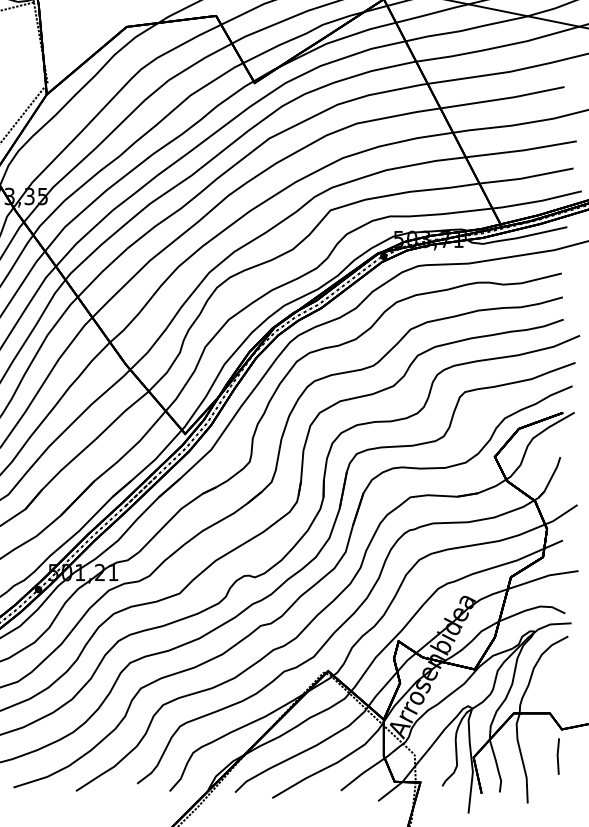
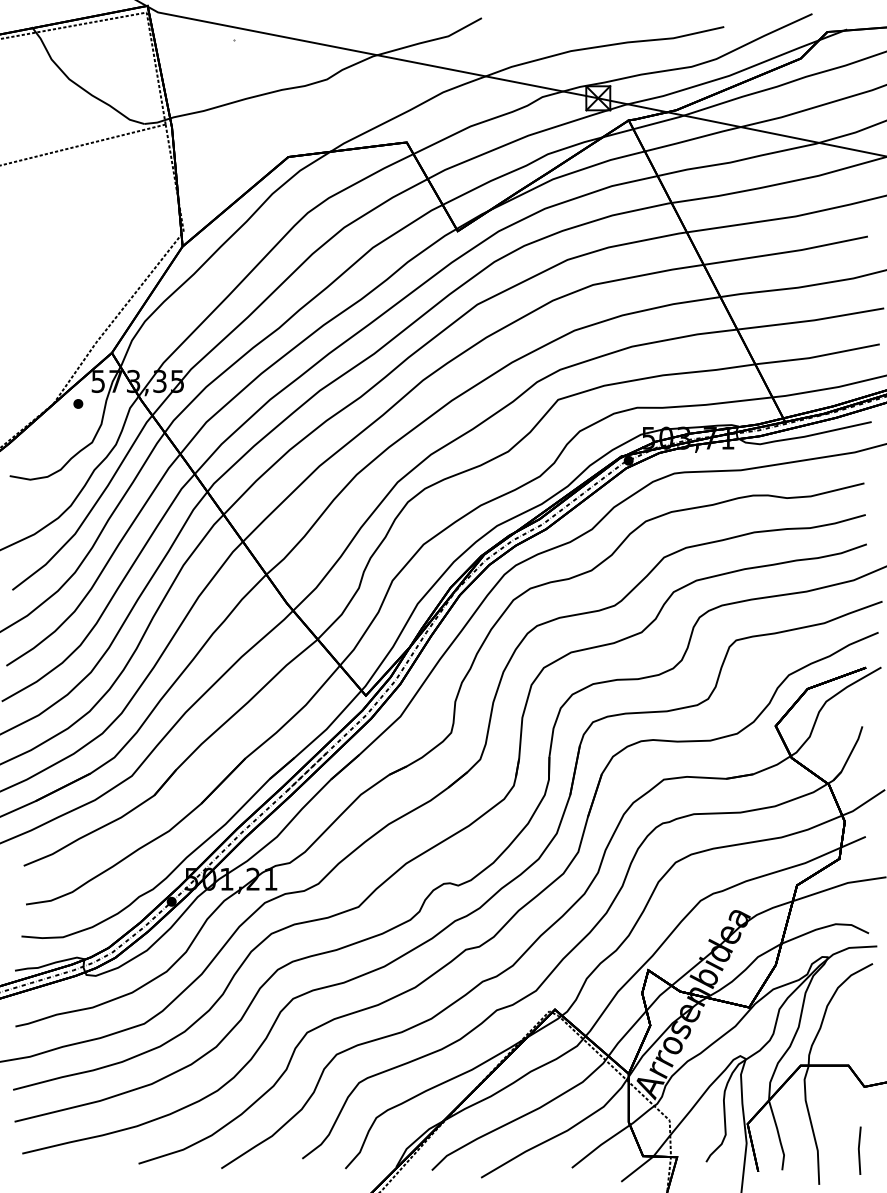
line: (558, 756) -> (859, 1150), moved

